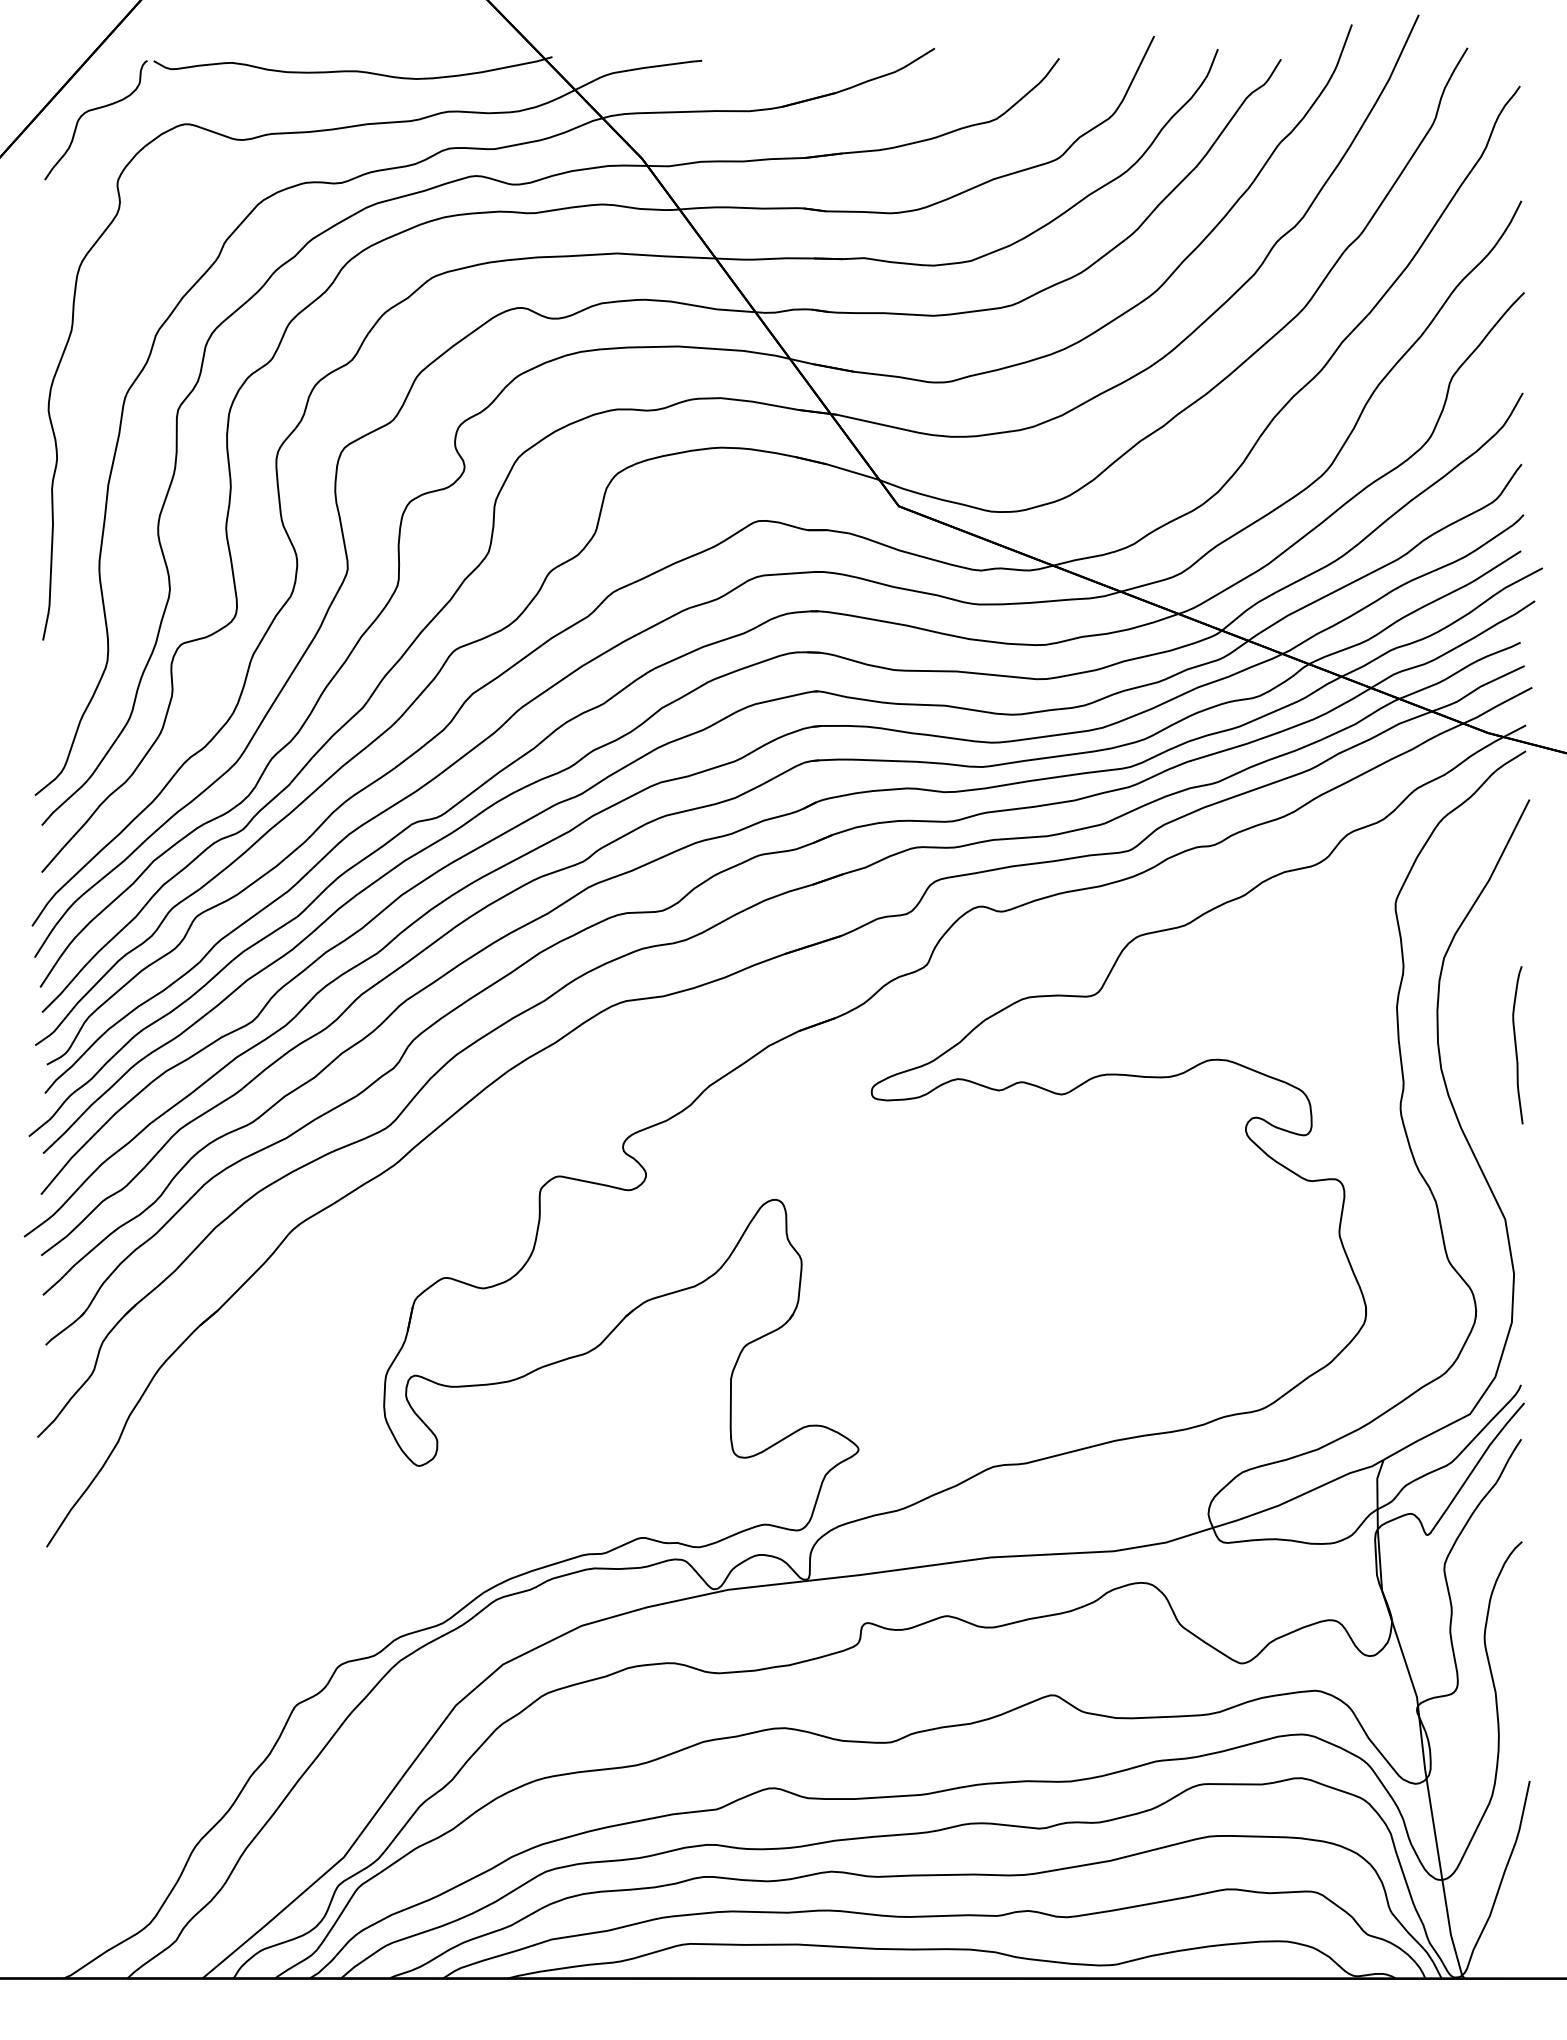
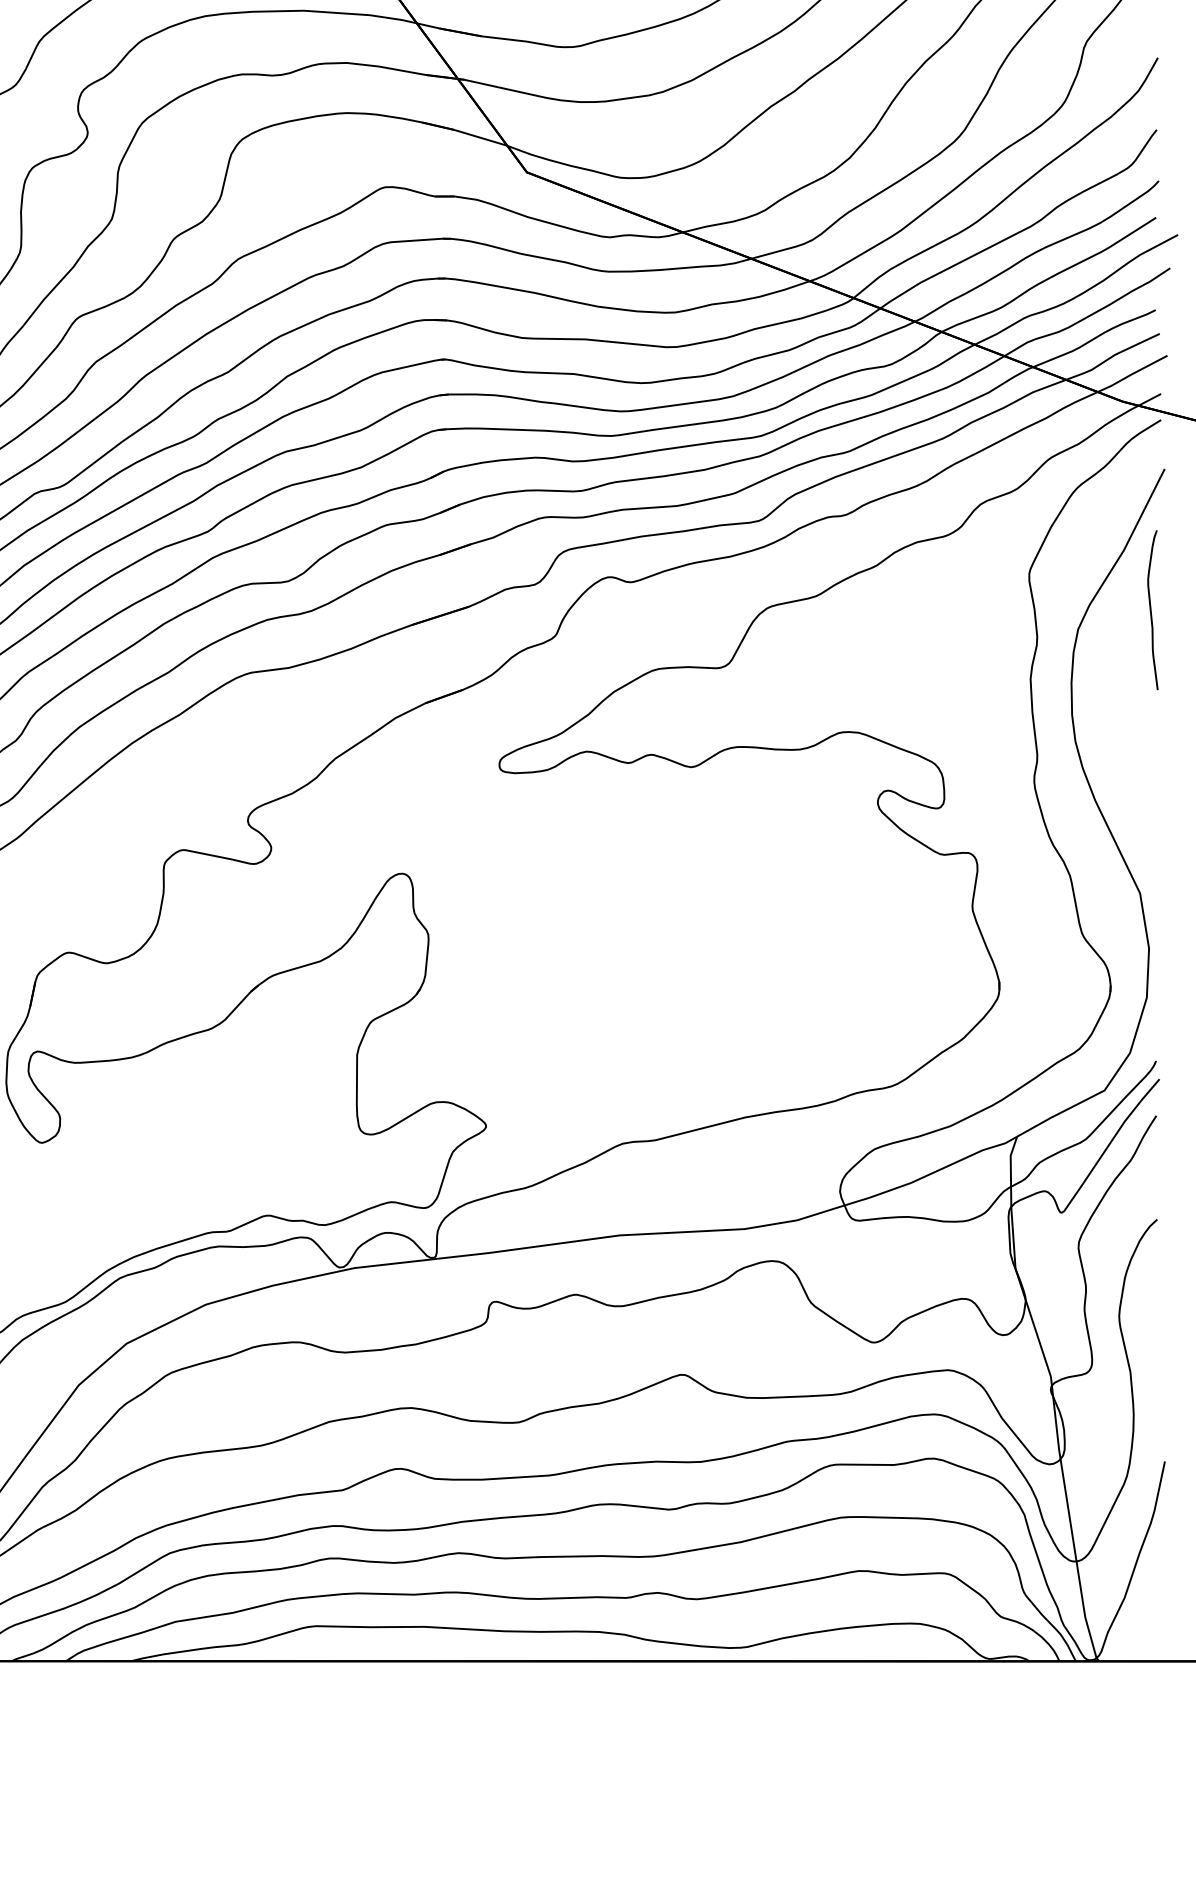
curve: (1516, 1045) -> (1151, 610), moved

